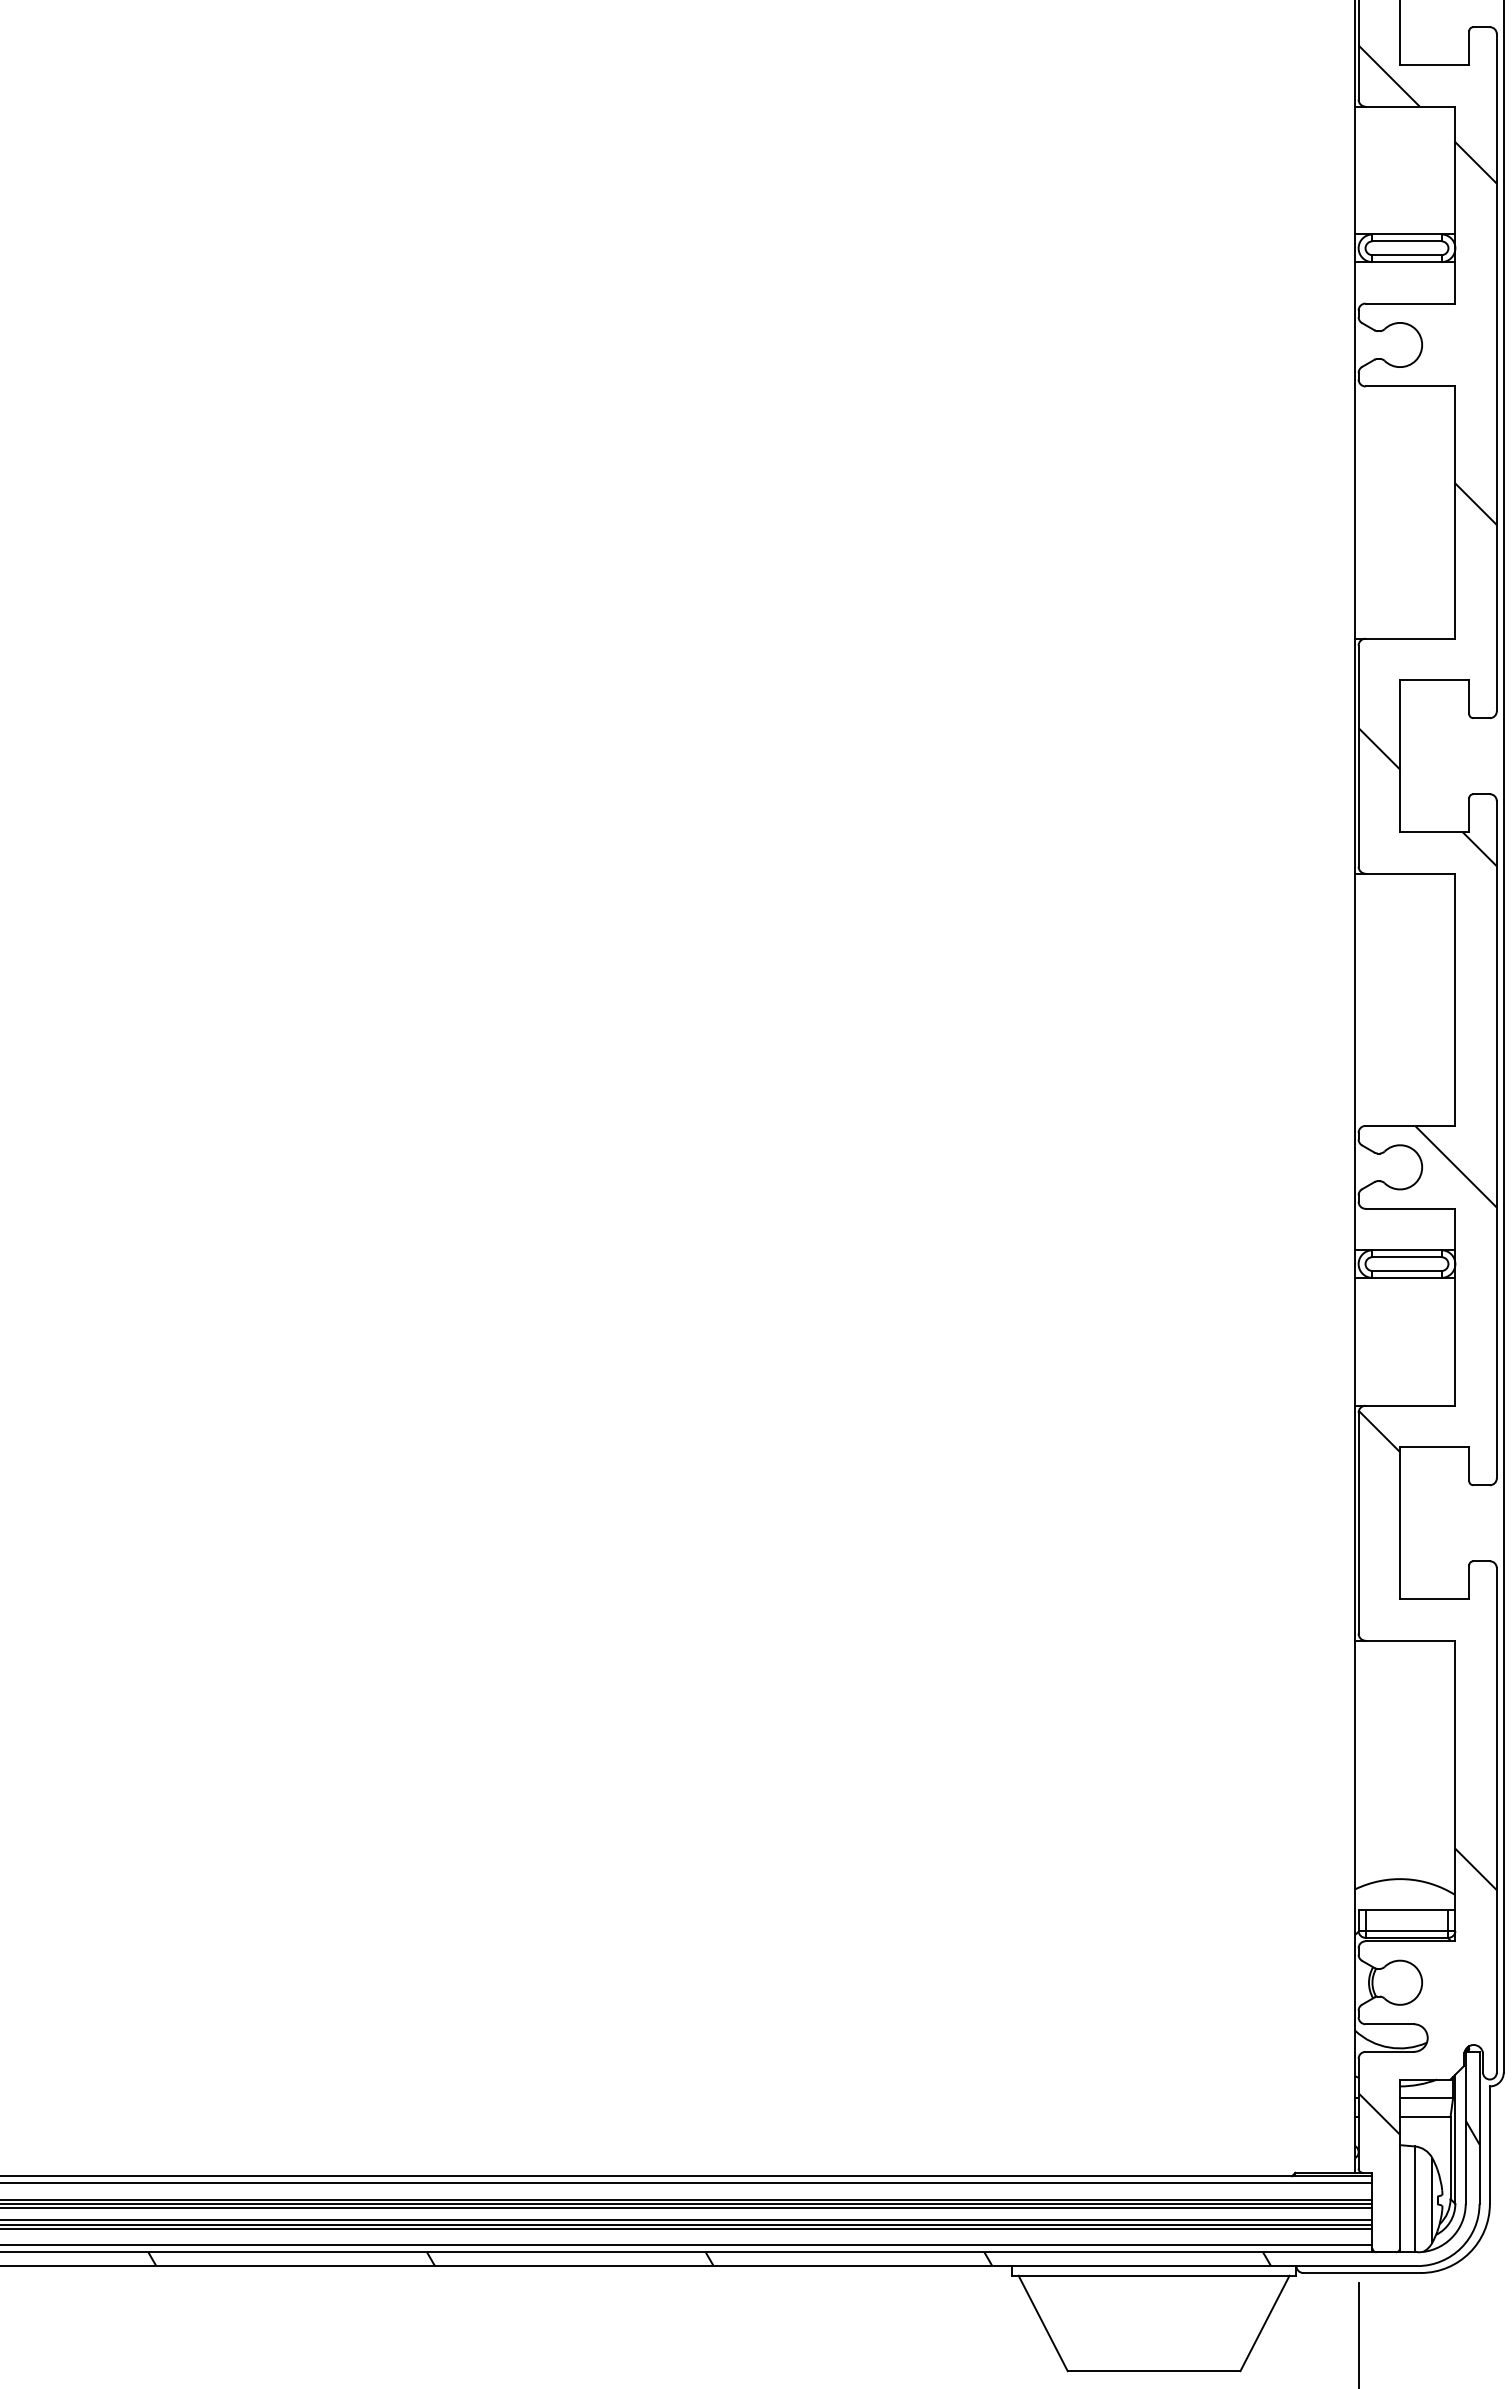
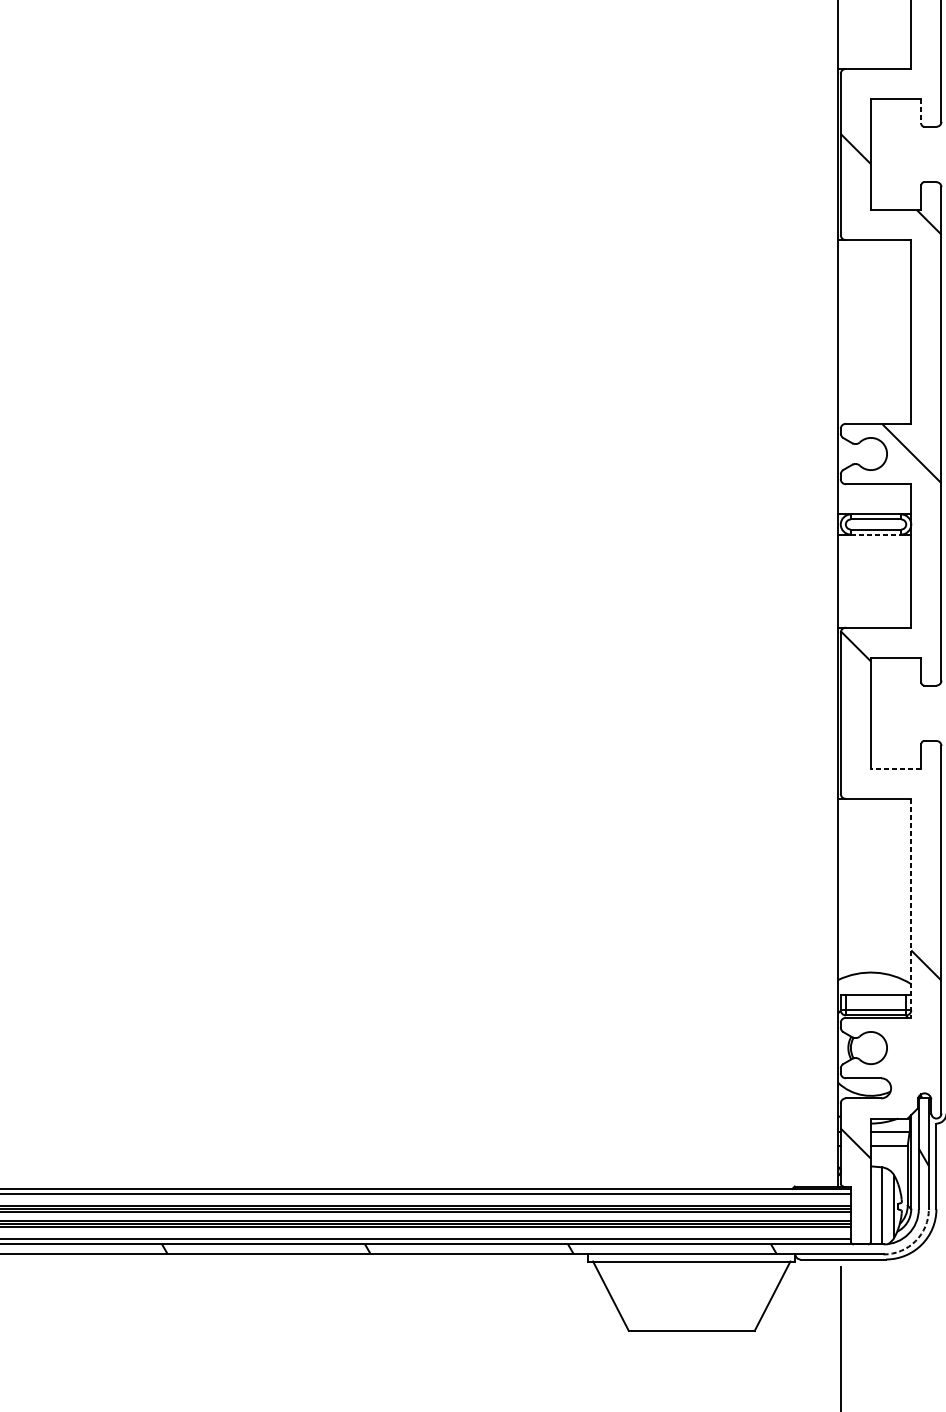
line: (1469, 697) -> (921, 111), solid -> dashed
line: (1407, 1277) -> (876, 534), solid -> dashed
line: (1434, 1599) -> (896, 768), solid -> dashed
line: (1455, 1791) -> (911, 908), solid -> dashed
arc: (1461, 2247) -> (915, 1240), solid -> dashed

